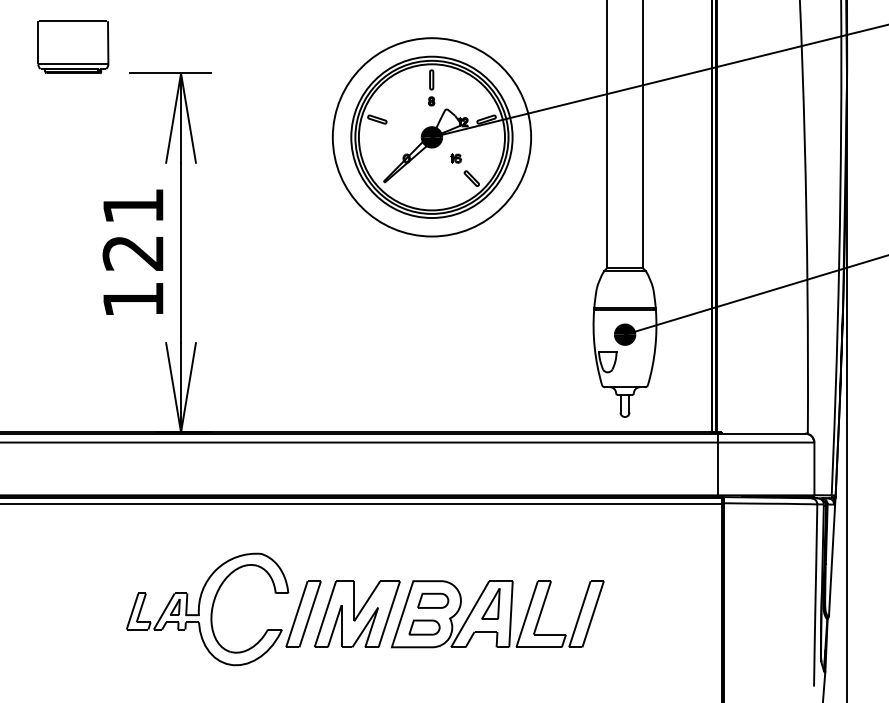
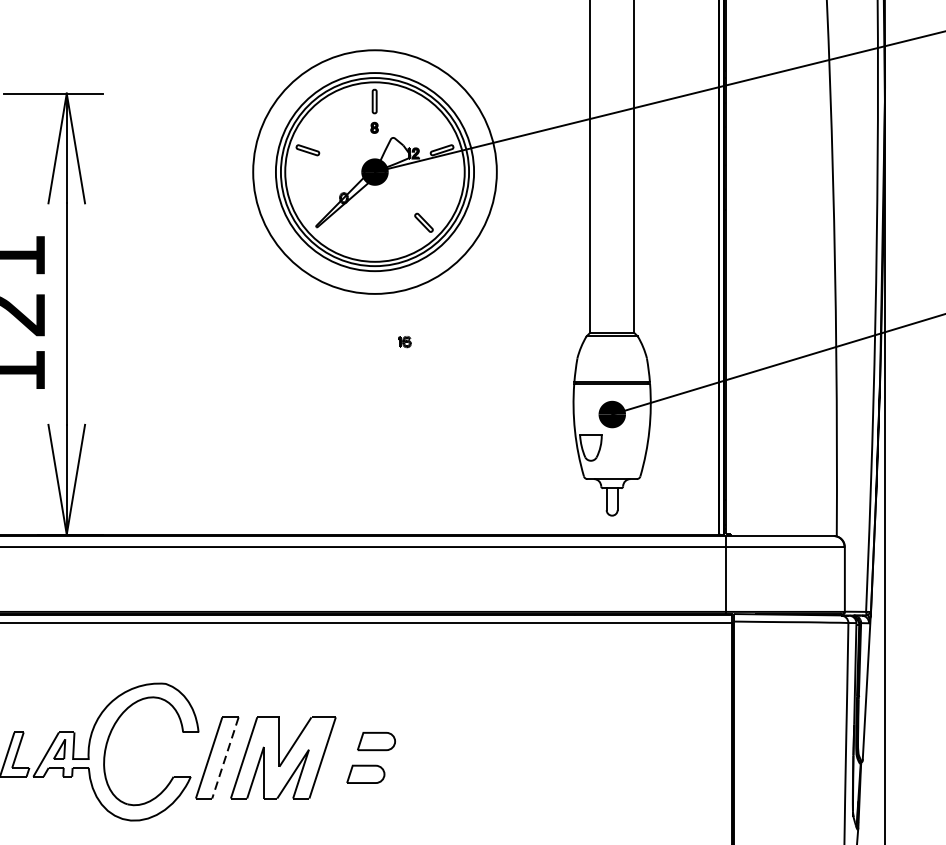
part: (456, 158) -> (405, 341), moved
line: (310, 614) -> (225, 758), solid -> dashed
part: (497, 614) -> (455, 758), removed

